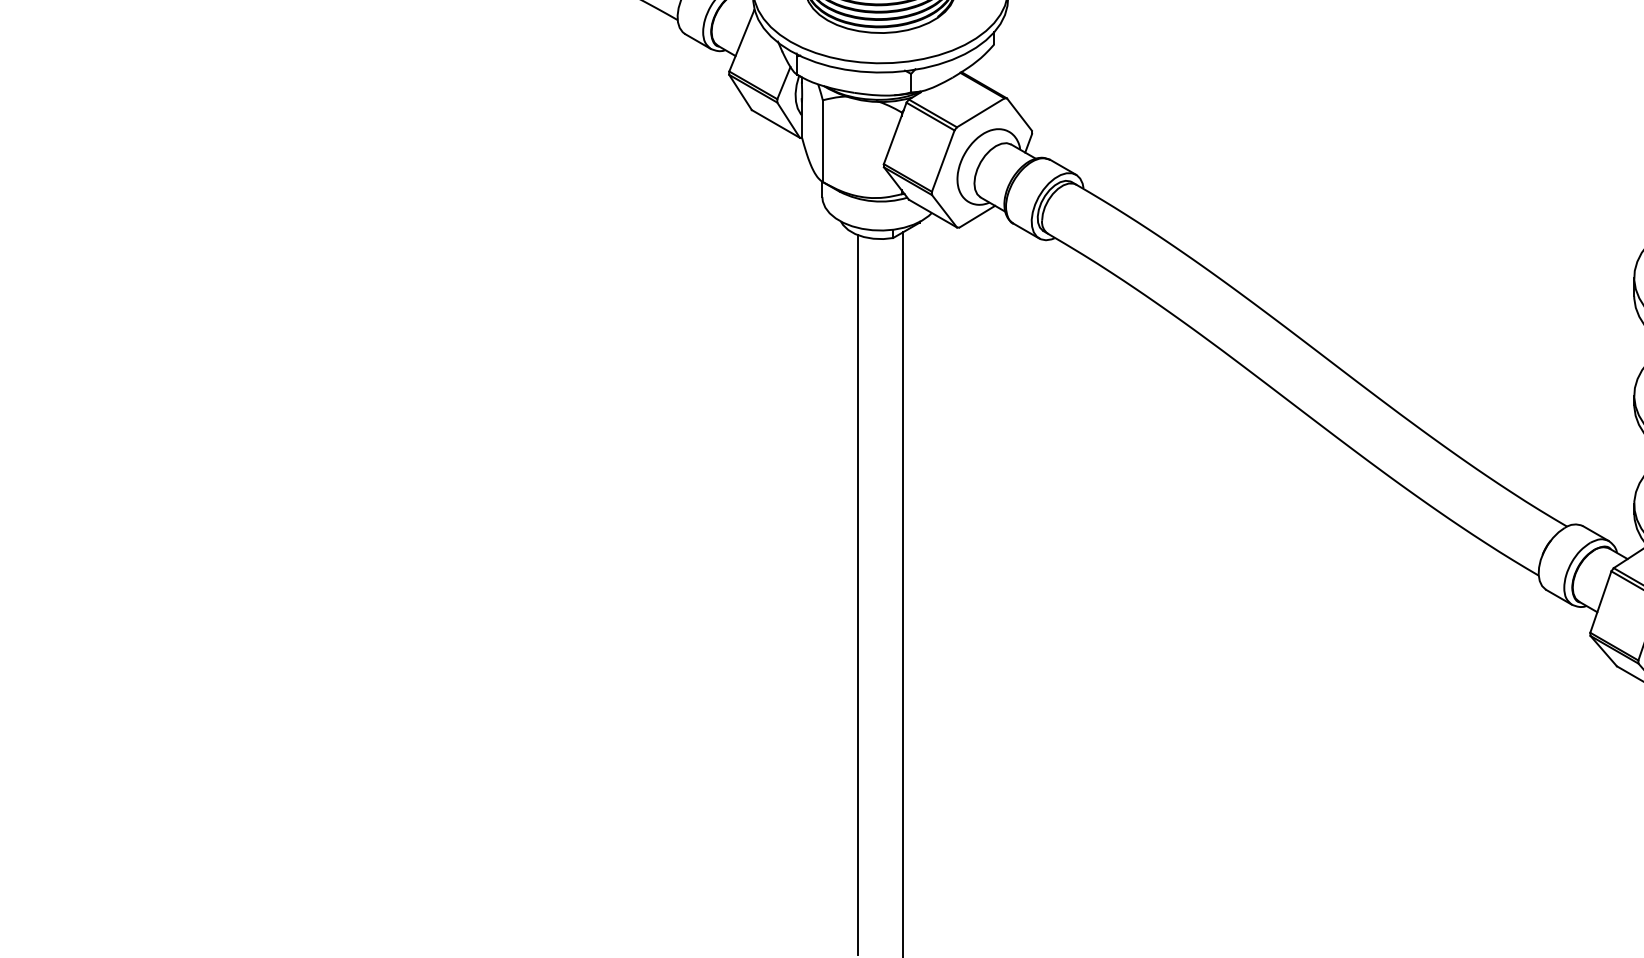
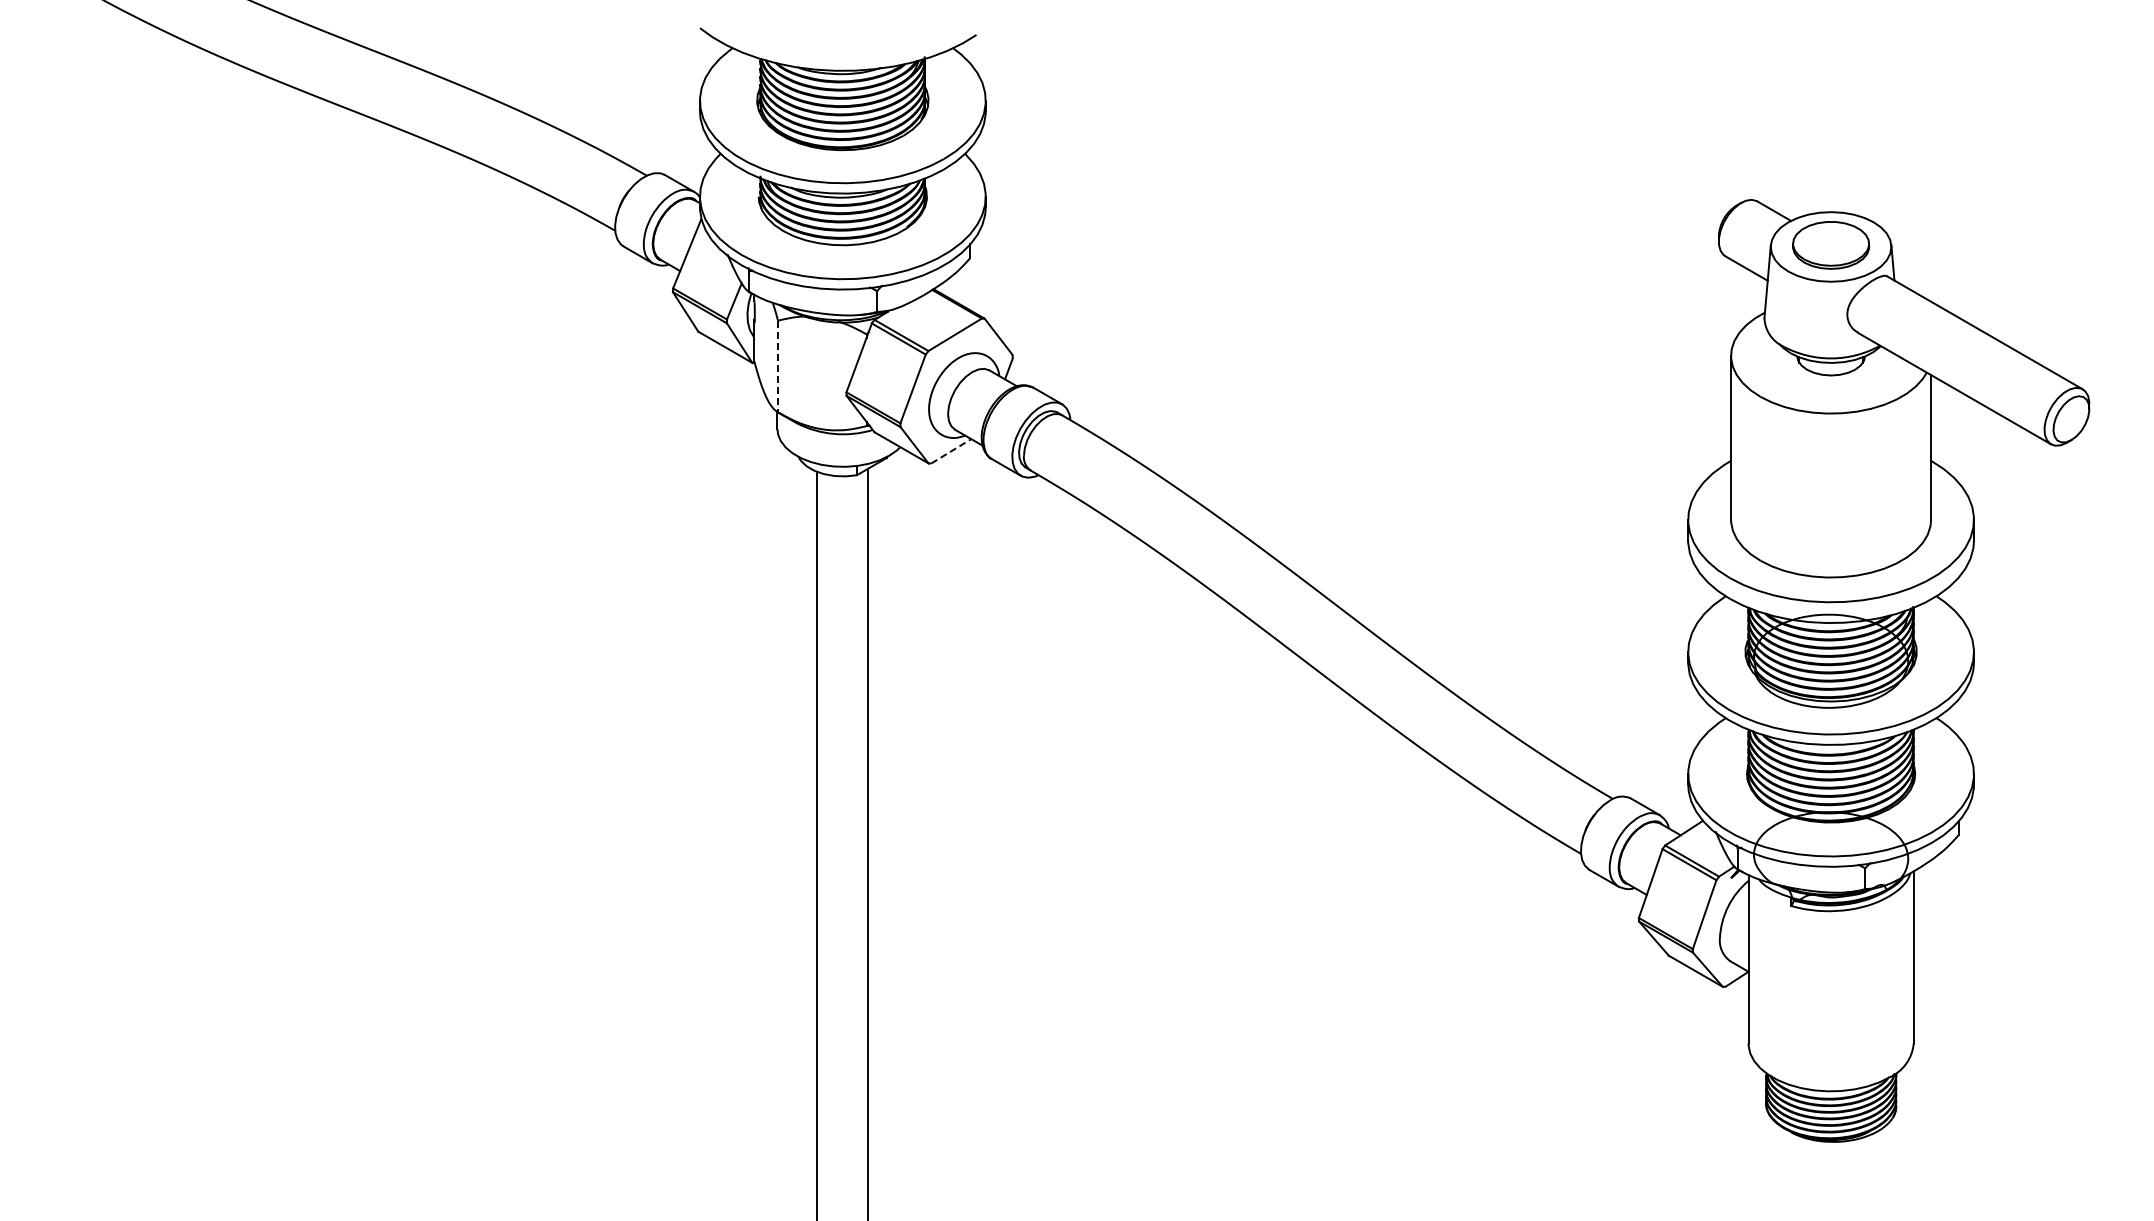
line: (823, 141) -> (778, 366), solid -> dashed
line: (977, 216) -> (951, 451), solid -> dashed

